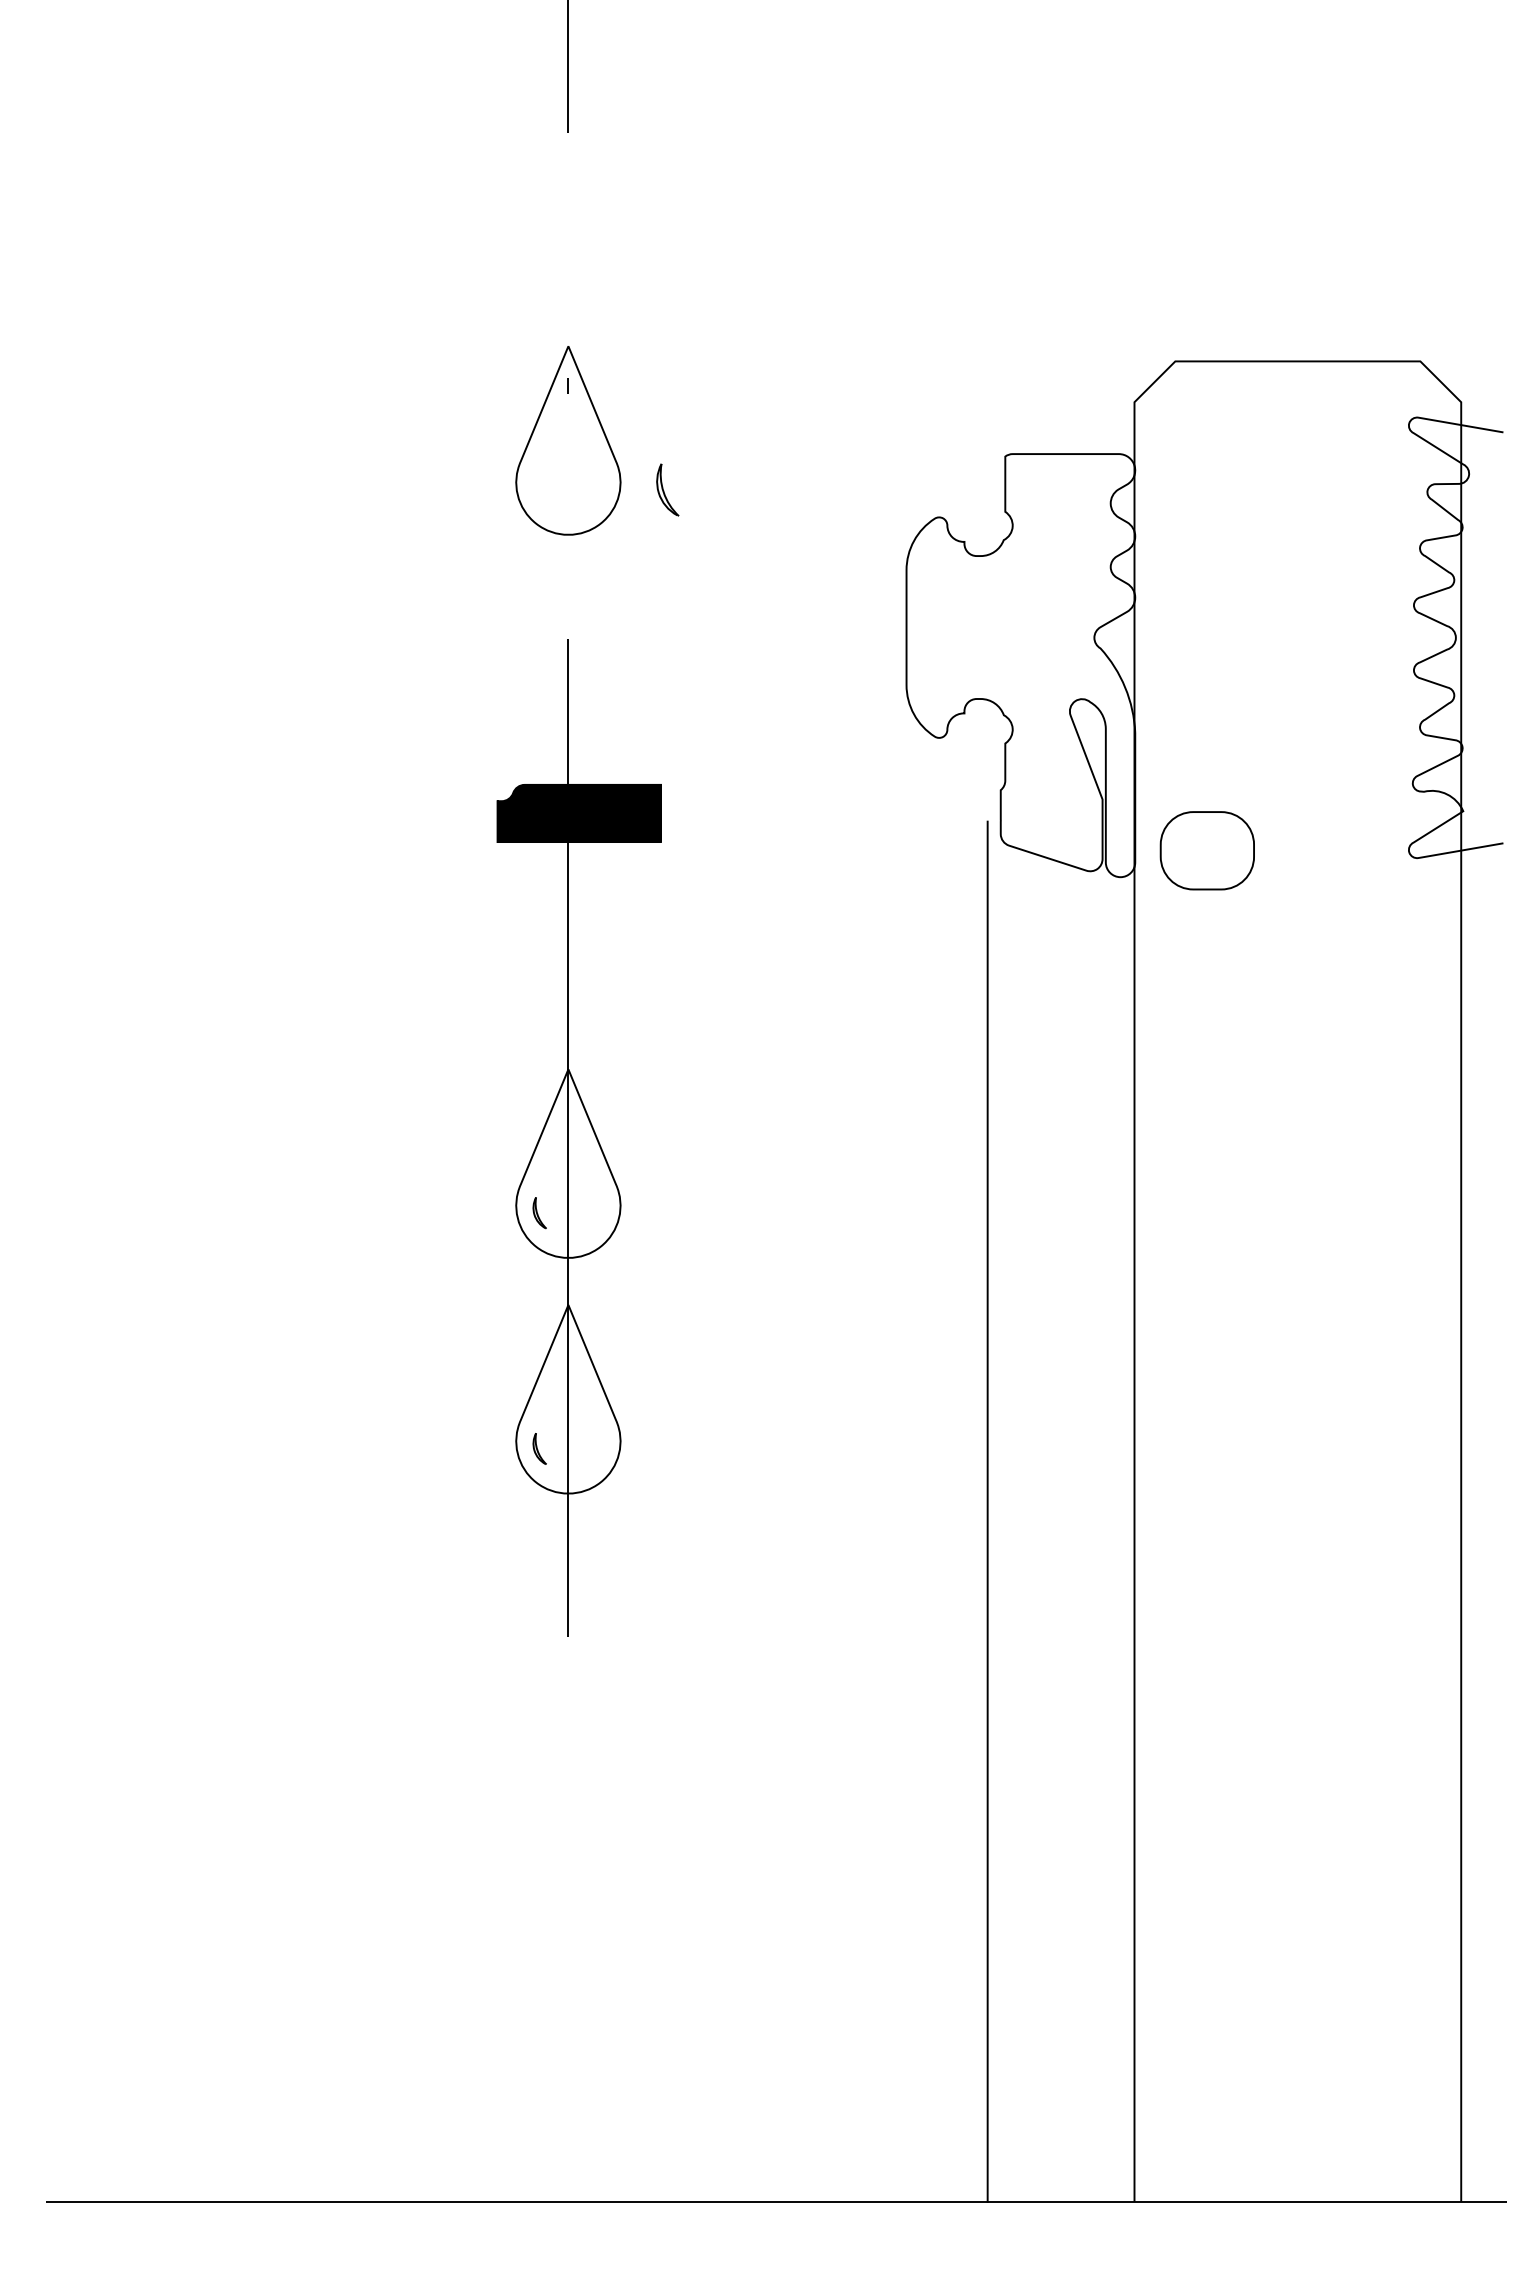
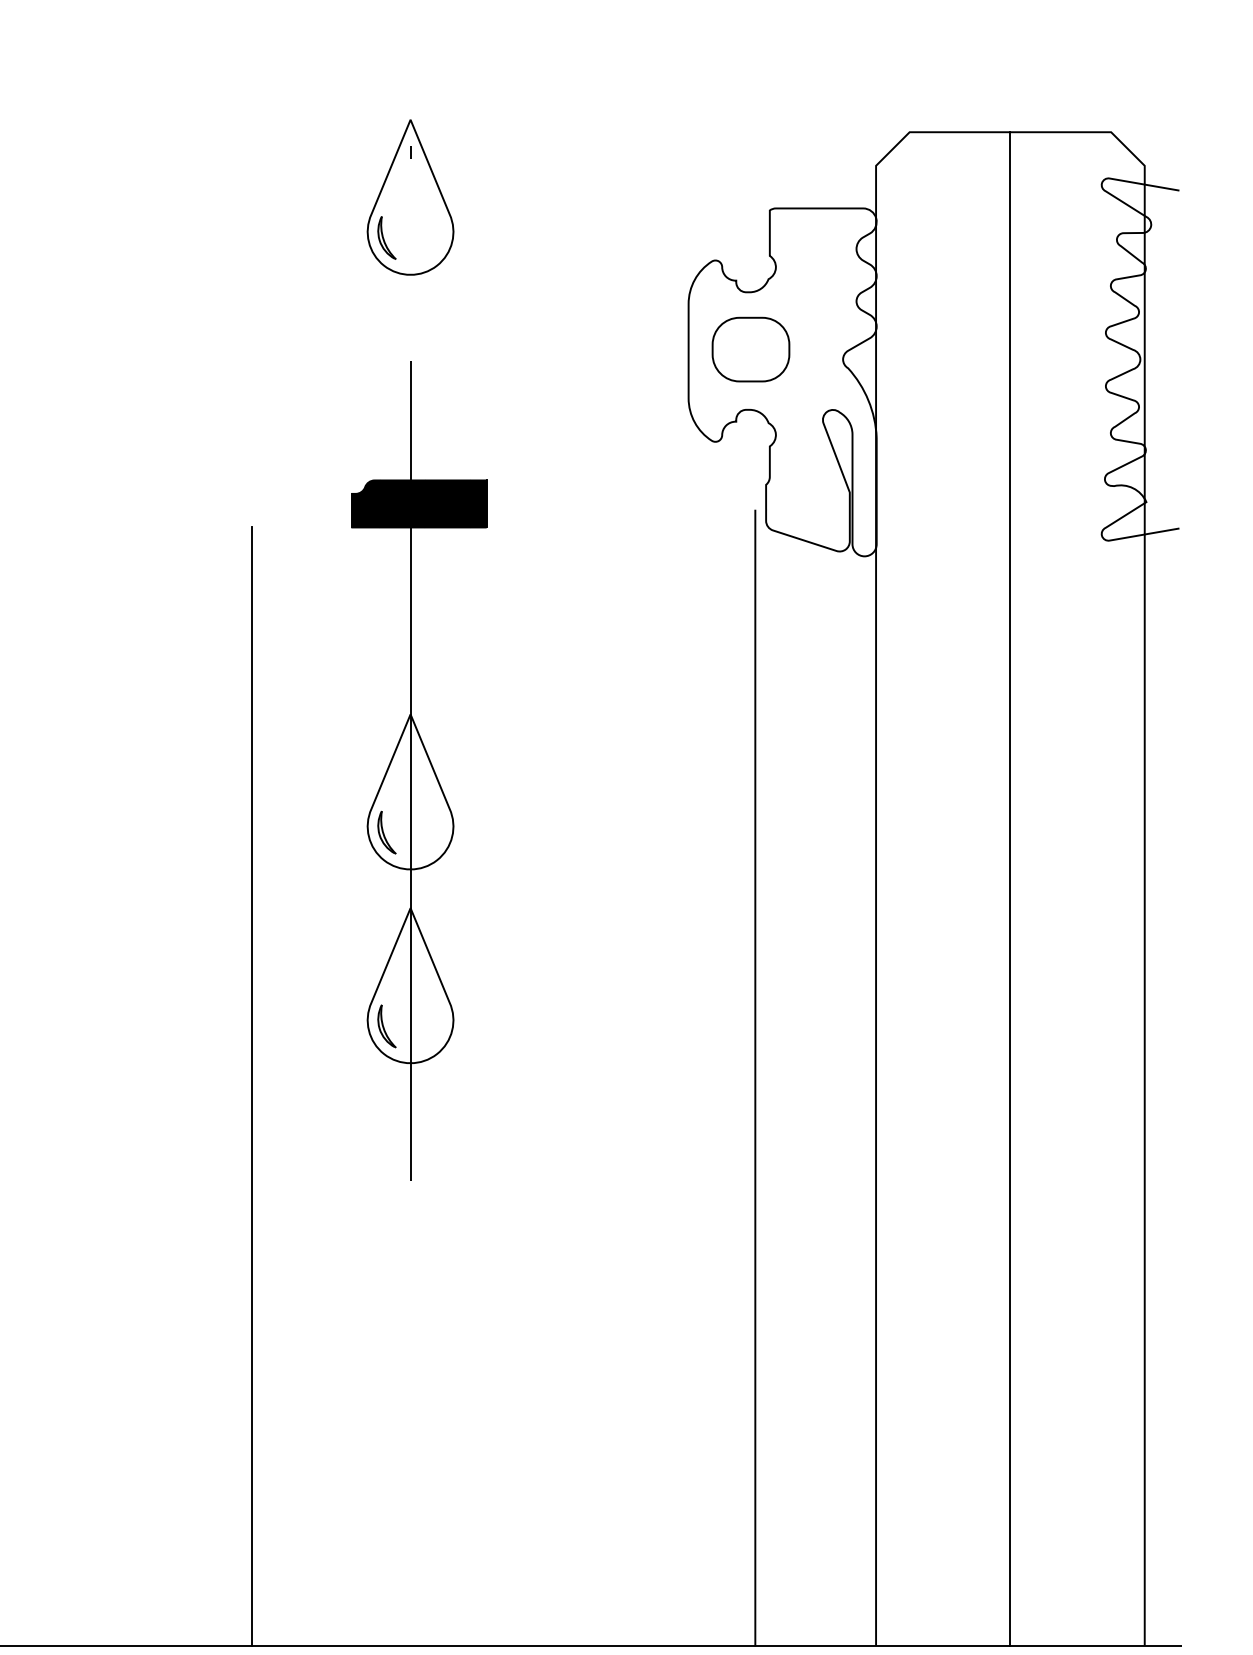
part: (667, 489) -> (386, 237), moved
part: (1206, 850) -> (750, 349), moved
part: (539, 1212) -> (386, 832), size x1.67
line: (1297, 1281) -> (1010, 888), added
part: (539, 1448) -> (386, 1026), size x1.67
line: (375, 1521) -> (251, 1086), added

